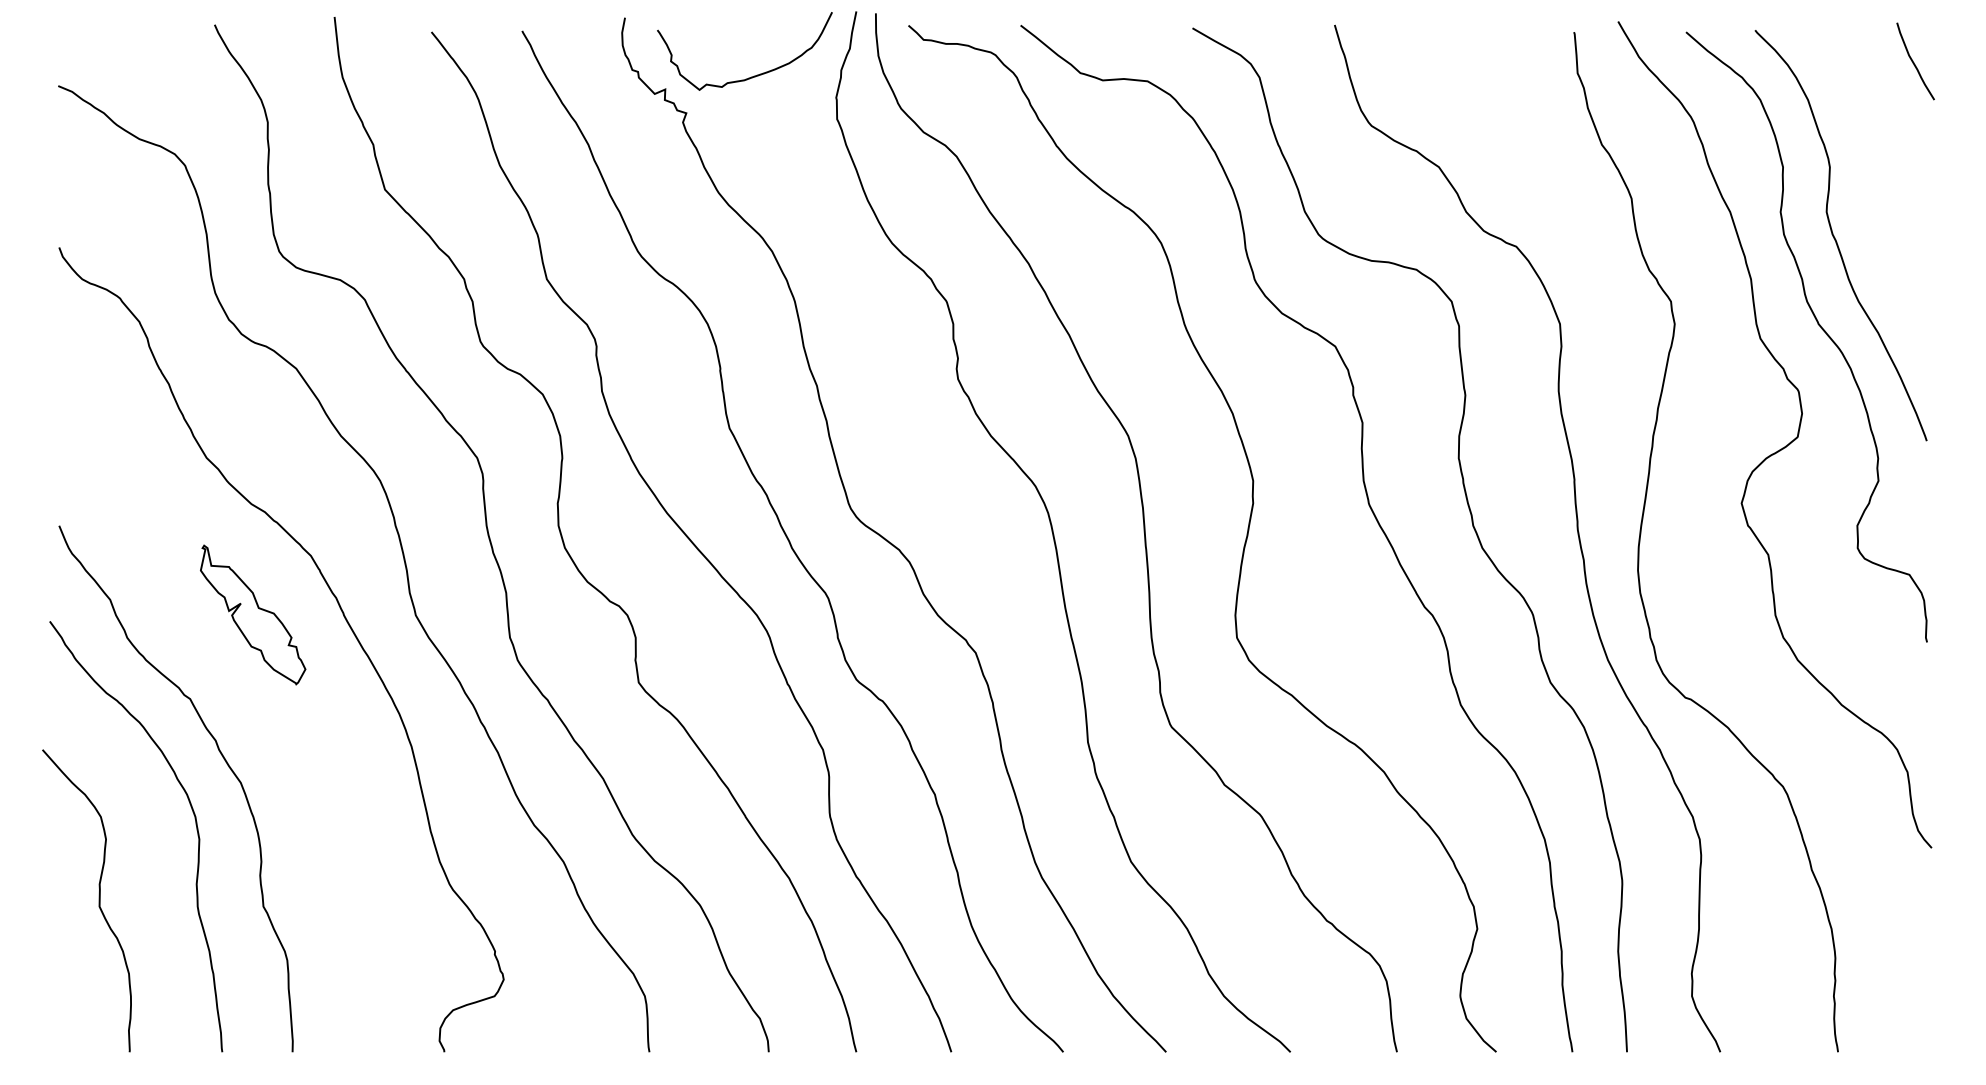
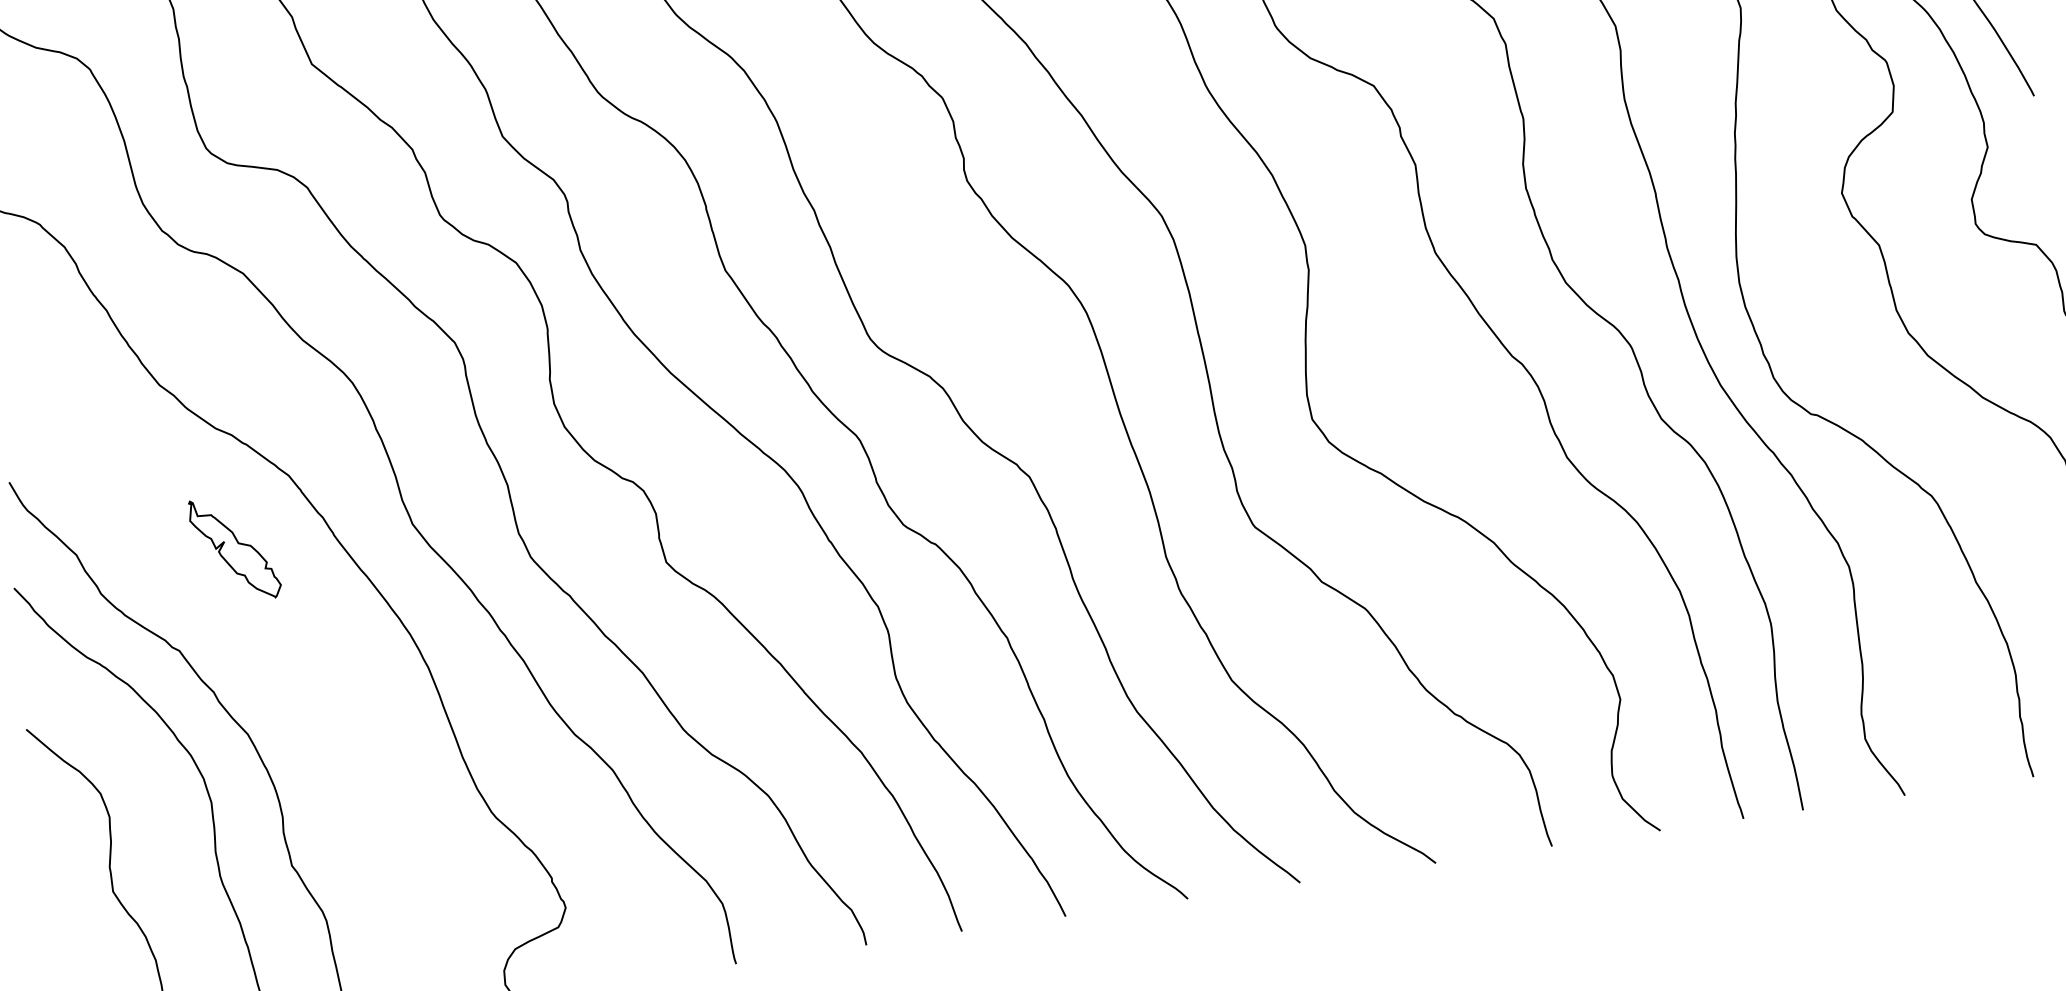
part: (253, 614) -> (235, 548), size x0.7

